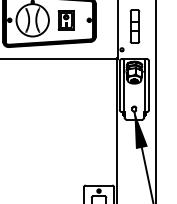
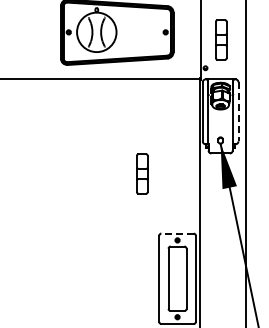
part: (66, 20) -> (137, 32), removed
line: (149, 85) -> (238, 111), solid -> dashed
part: (70, 136) -> (142, 173), added
line: (98, 185) -> (177, 233), solid -> dashed

